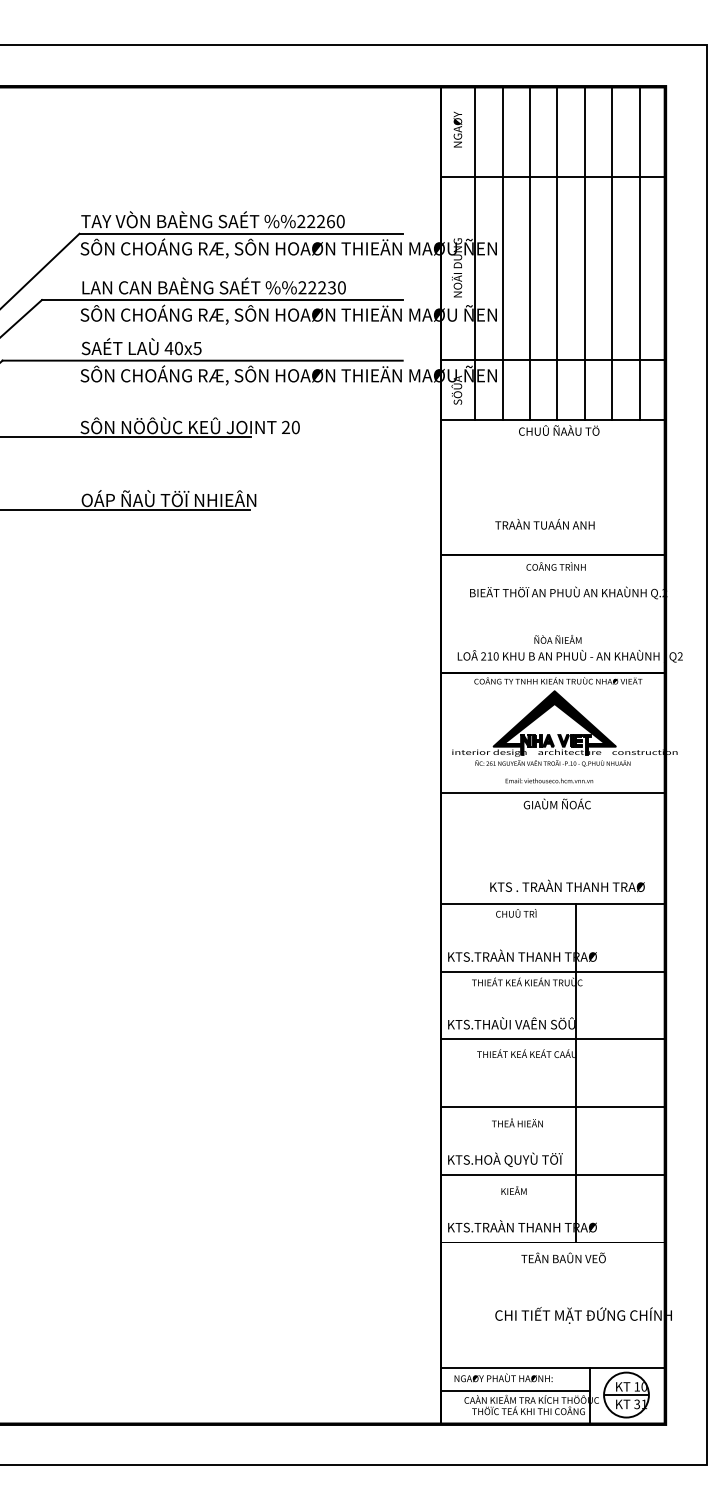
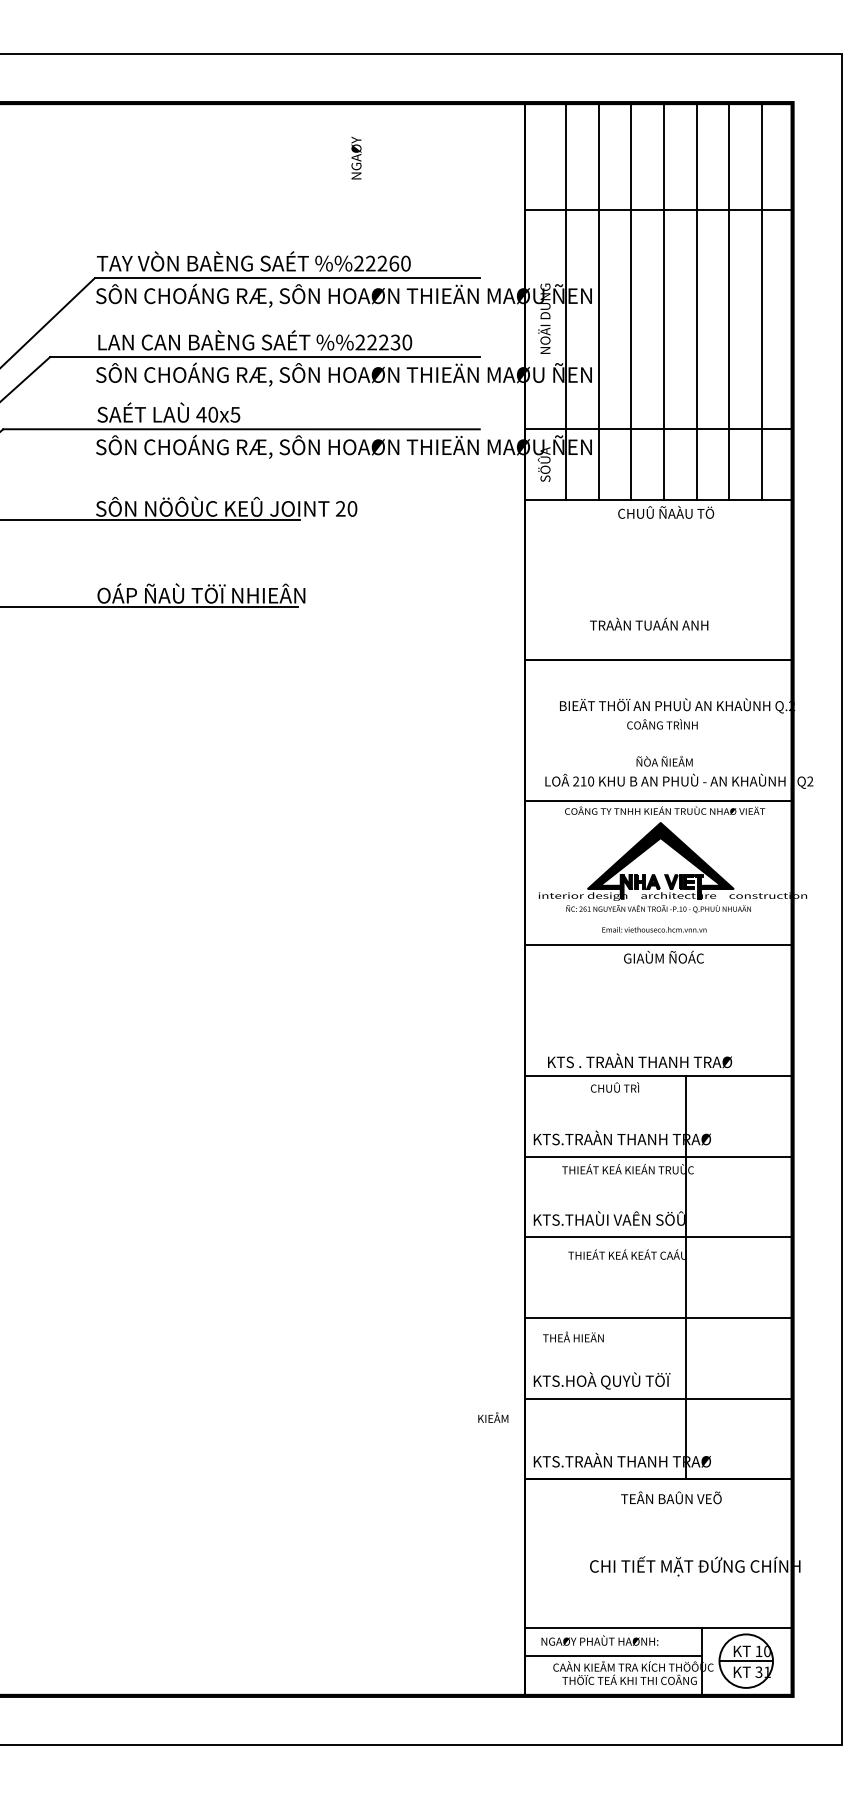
text: (457, 129) -> (356, 157), moved
text: (556, 566) -> (662, 724), moved
text: (567, 885) -> (640, 1060), moved
text: (517, 1122) -> (573, 1336), moved
text: (514, 1190) -> (493, 1417), moved

